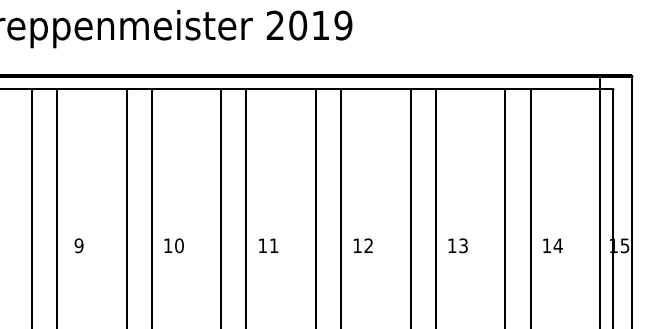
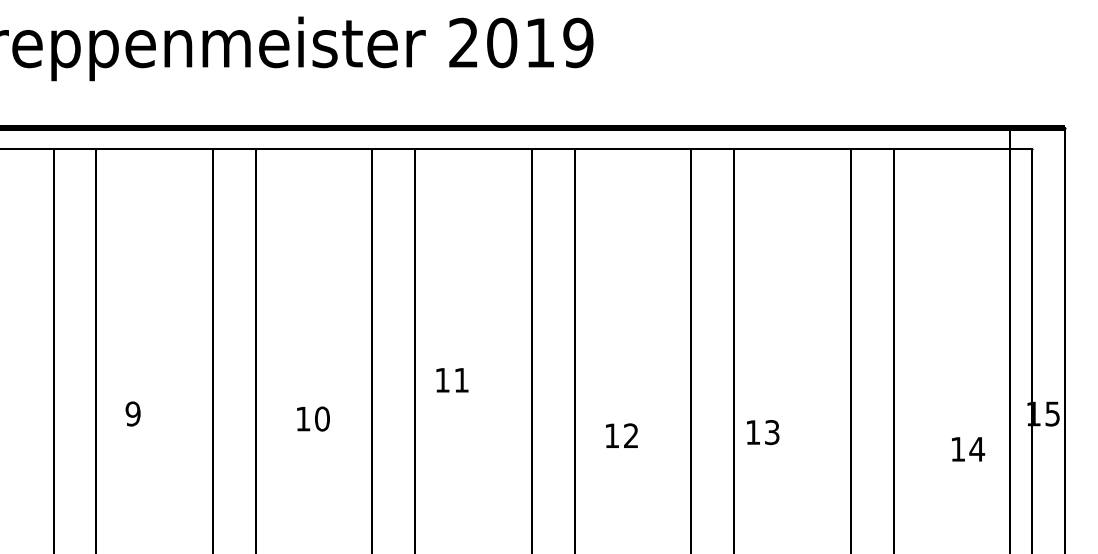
text: (173, 245) -> (312, 418), moved
text: (268, 245) -> (452, 379), moved
text: (362, 245) -> (620, 435), moved
text: (457, 245) -> (762, 431), moved
text: (552, 245) -> (967, 448), moved

